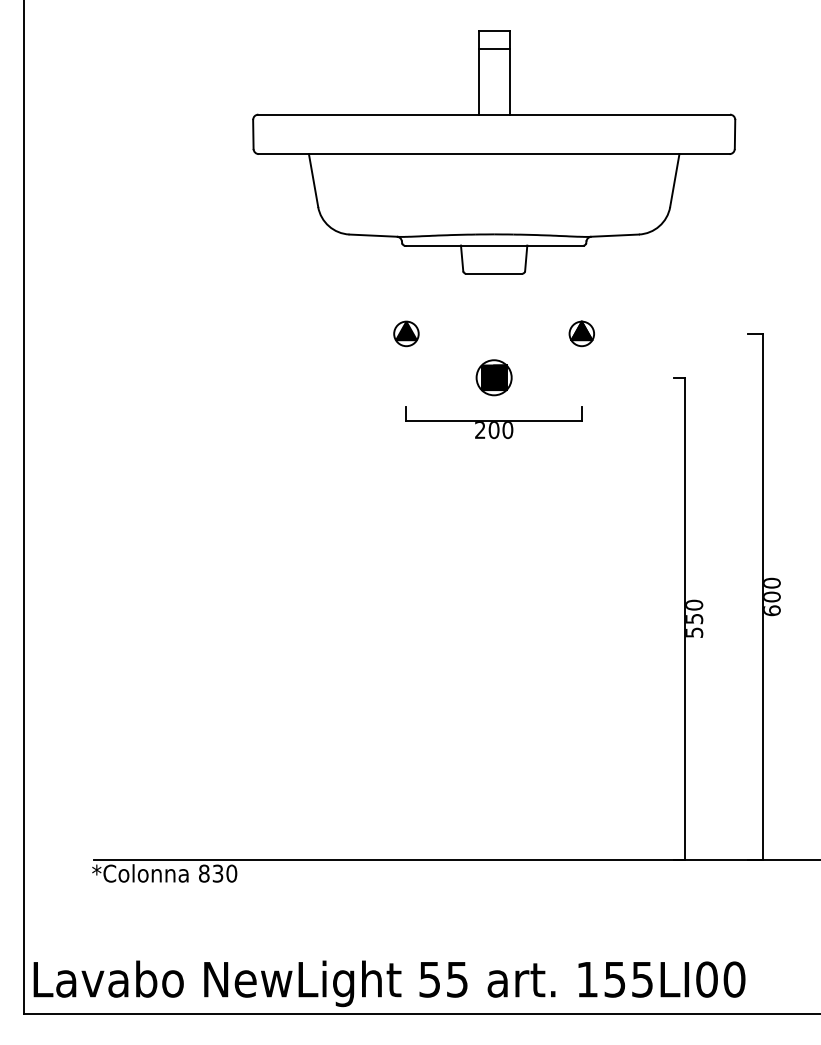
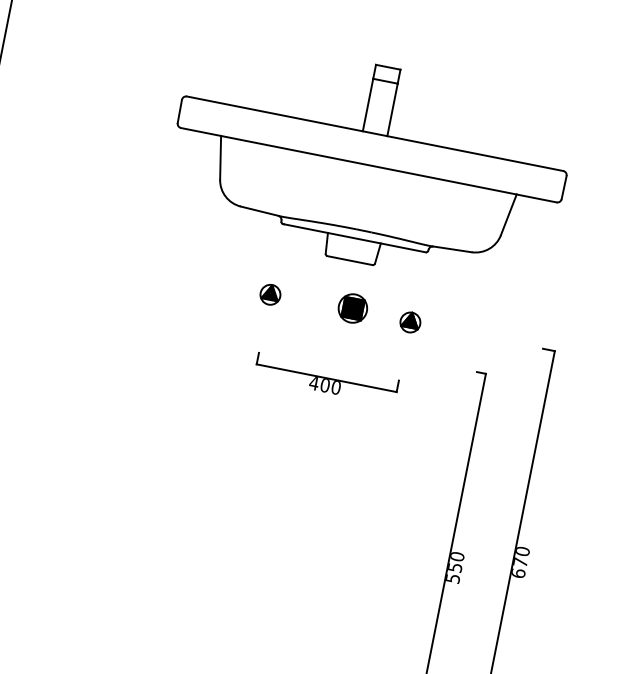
part: (493, 377) -> (352, 308), moved
text: (479, 430) -> (313, 383), 200 -> 400
text: (772, 596) -> (521, 562), 600 -> 670

